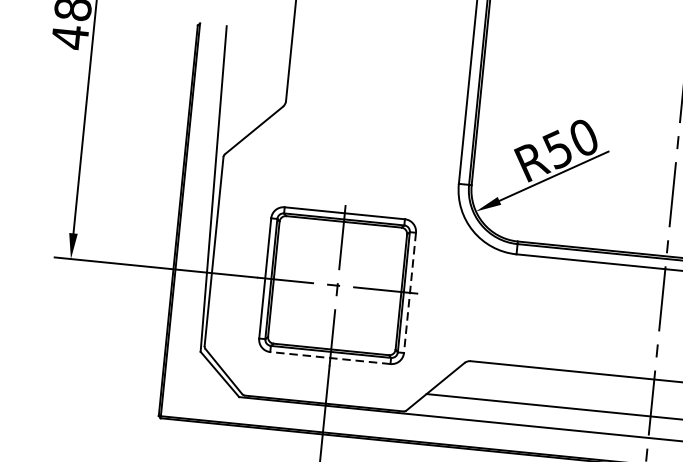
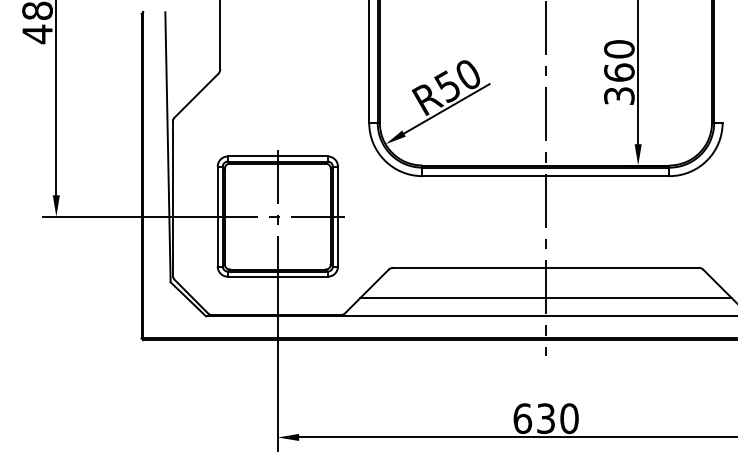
line: (409, 292) -> (337, 216), dashed -> solid
line: (329, 357) -> (277, 276), dashed -> solid

